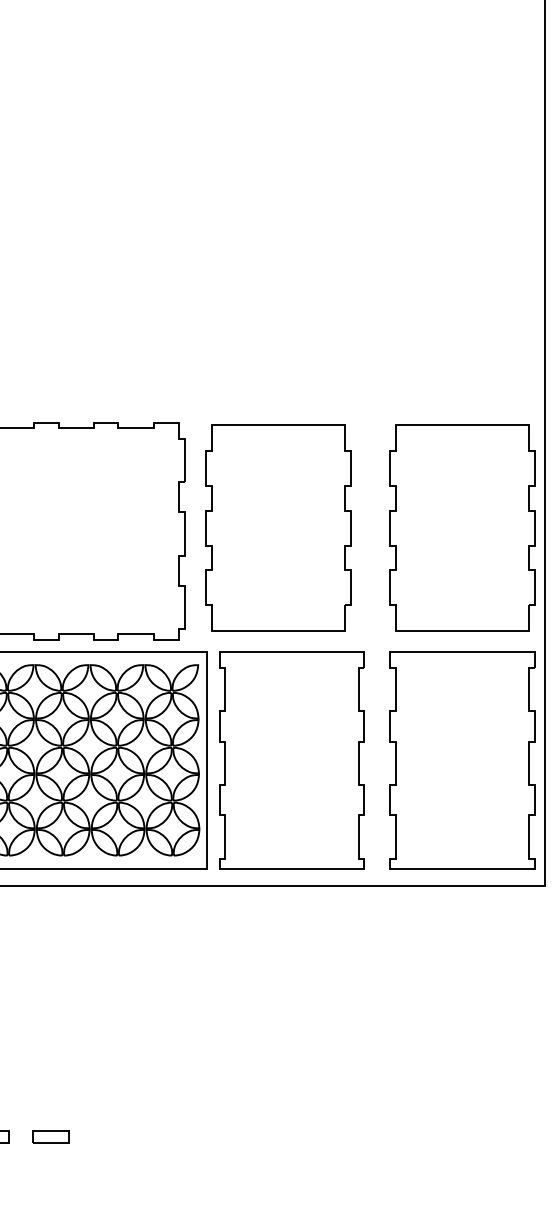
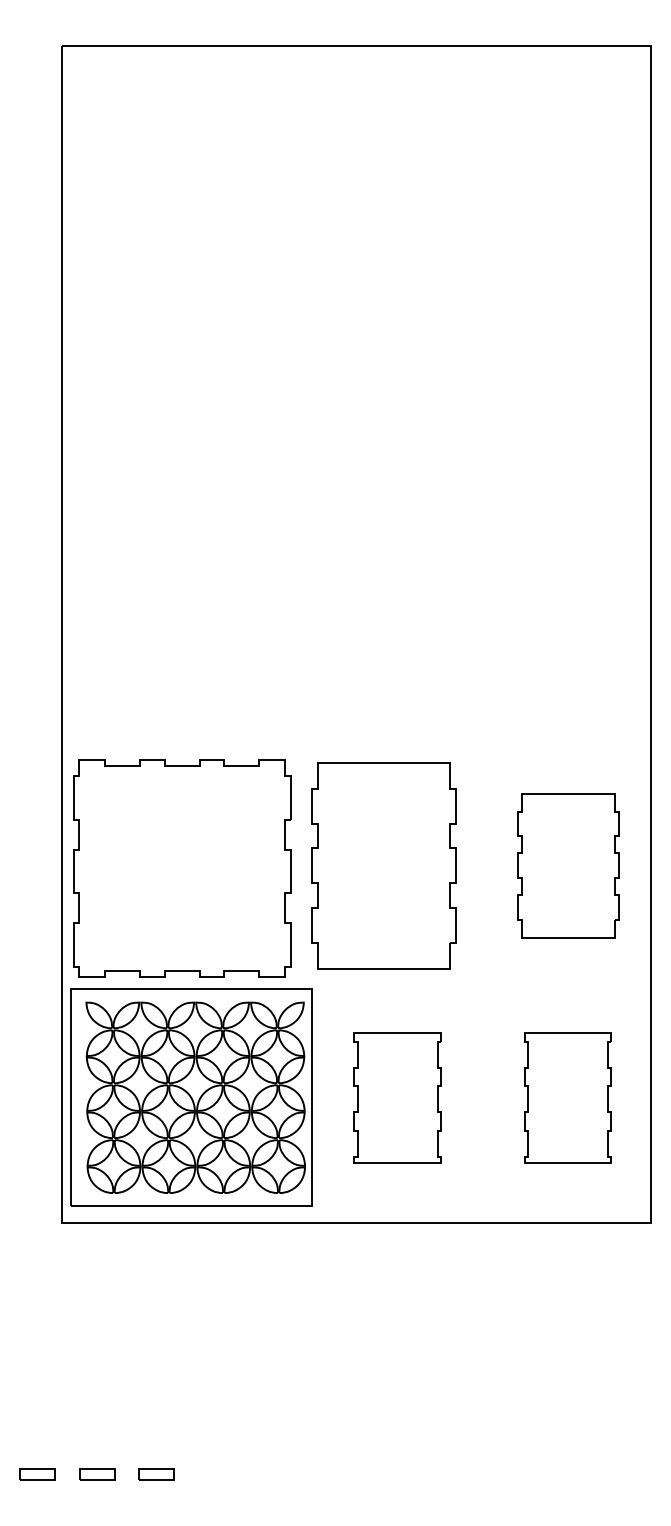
part: (461, 528) -> (567, 865), size x0.7
part: (291, 760) -> (397, 1097), size x0.6
part: (461, 760) -> (567, 1097), size x0.6

